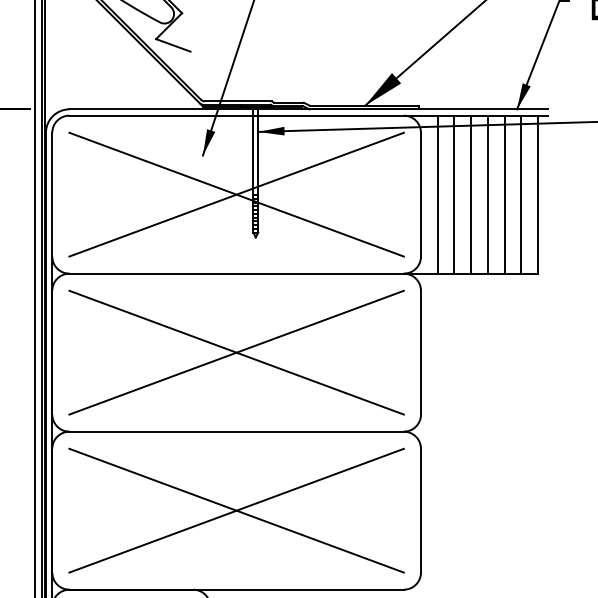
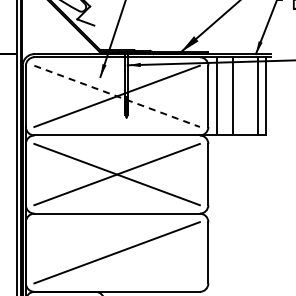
line: (237, 194) -> (117, 96), solid -> dashed
line: (453, 194) -> (224, 96), removed
line: (487, 194) -> (241, 96), removed
line: (504, 194) -> (249, 96), removed
line: (235, 510) -> (116, 252), removed

